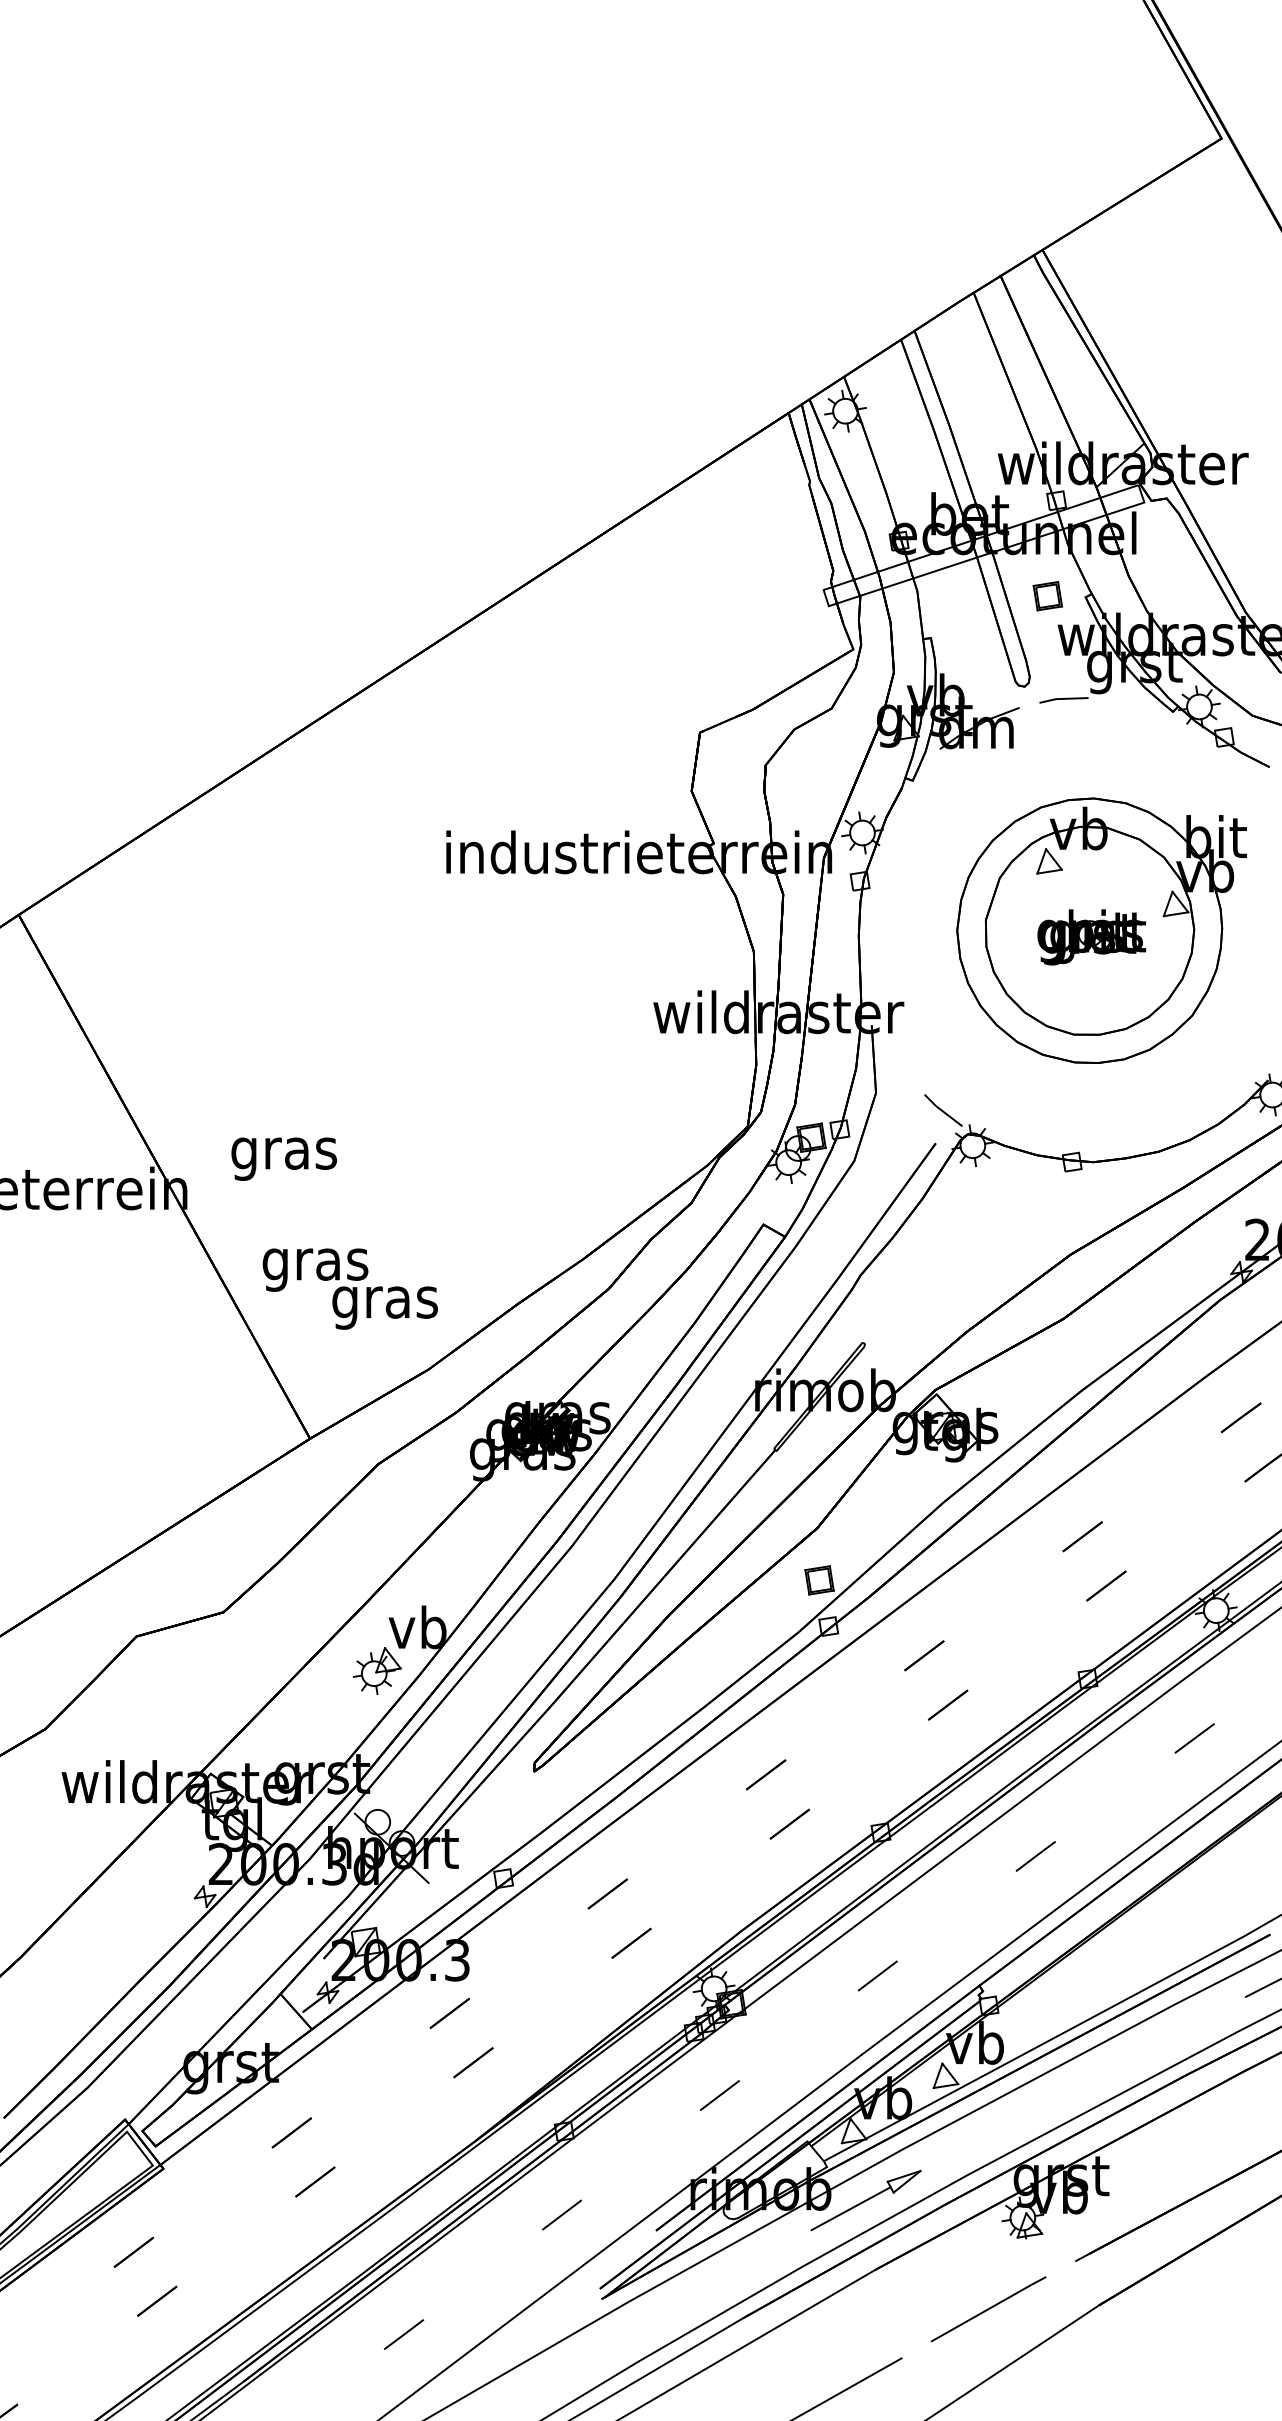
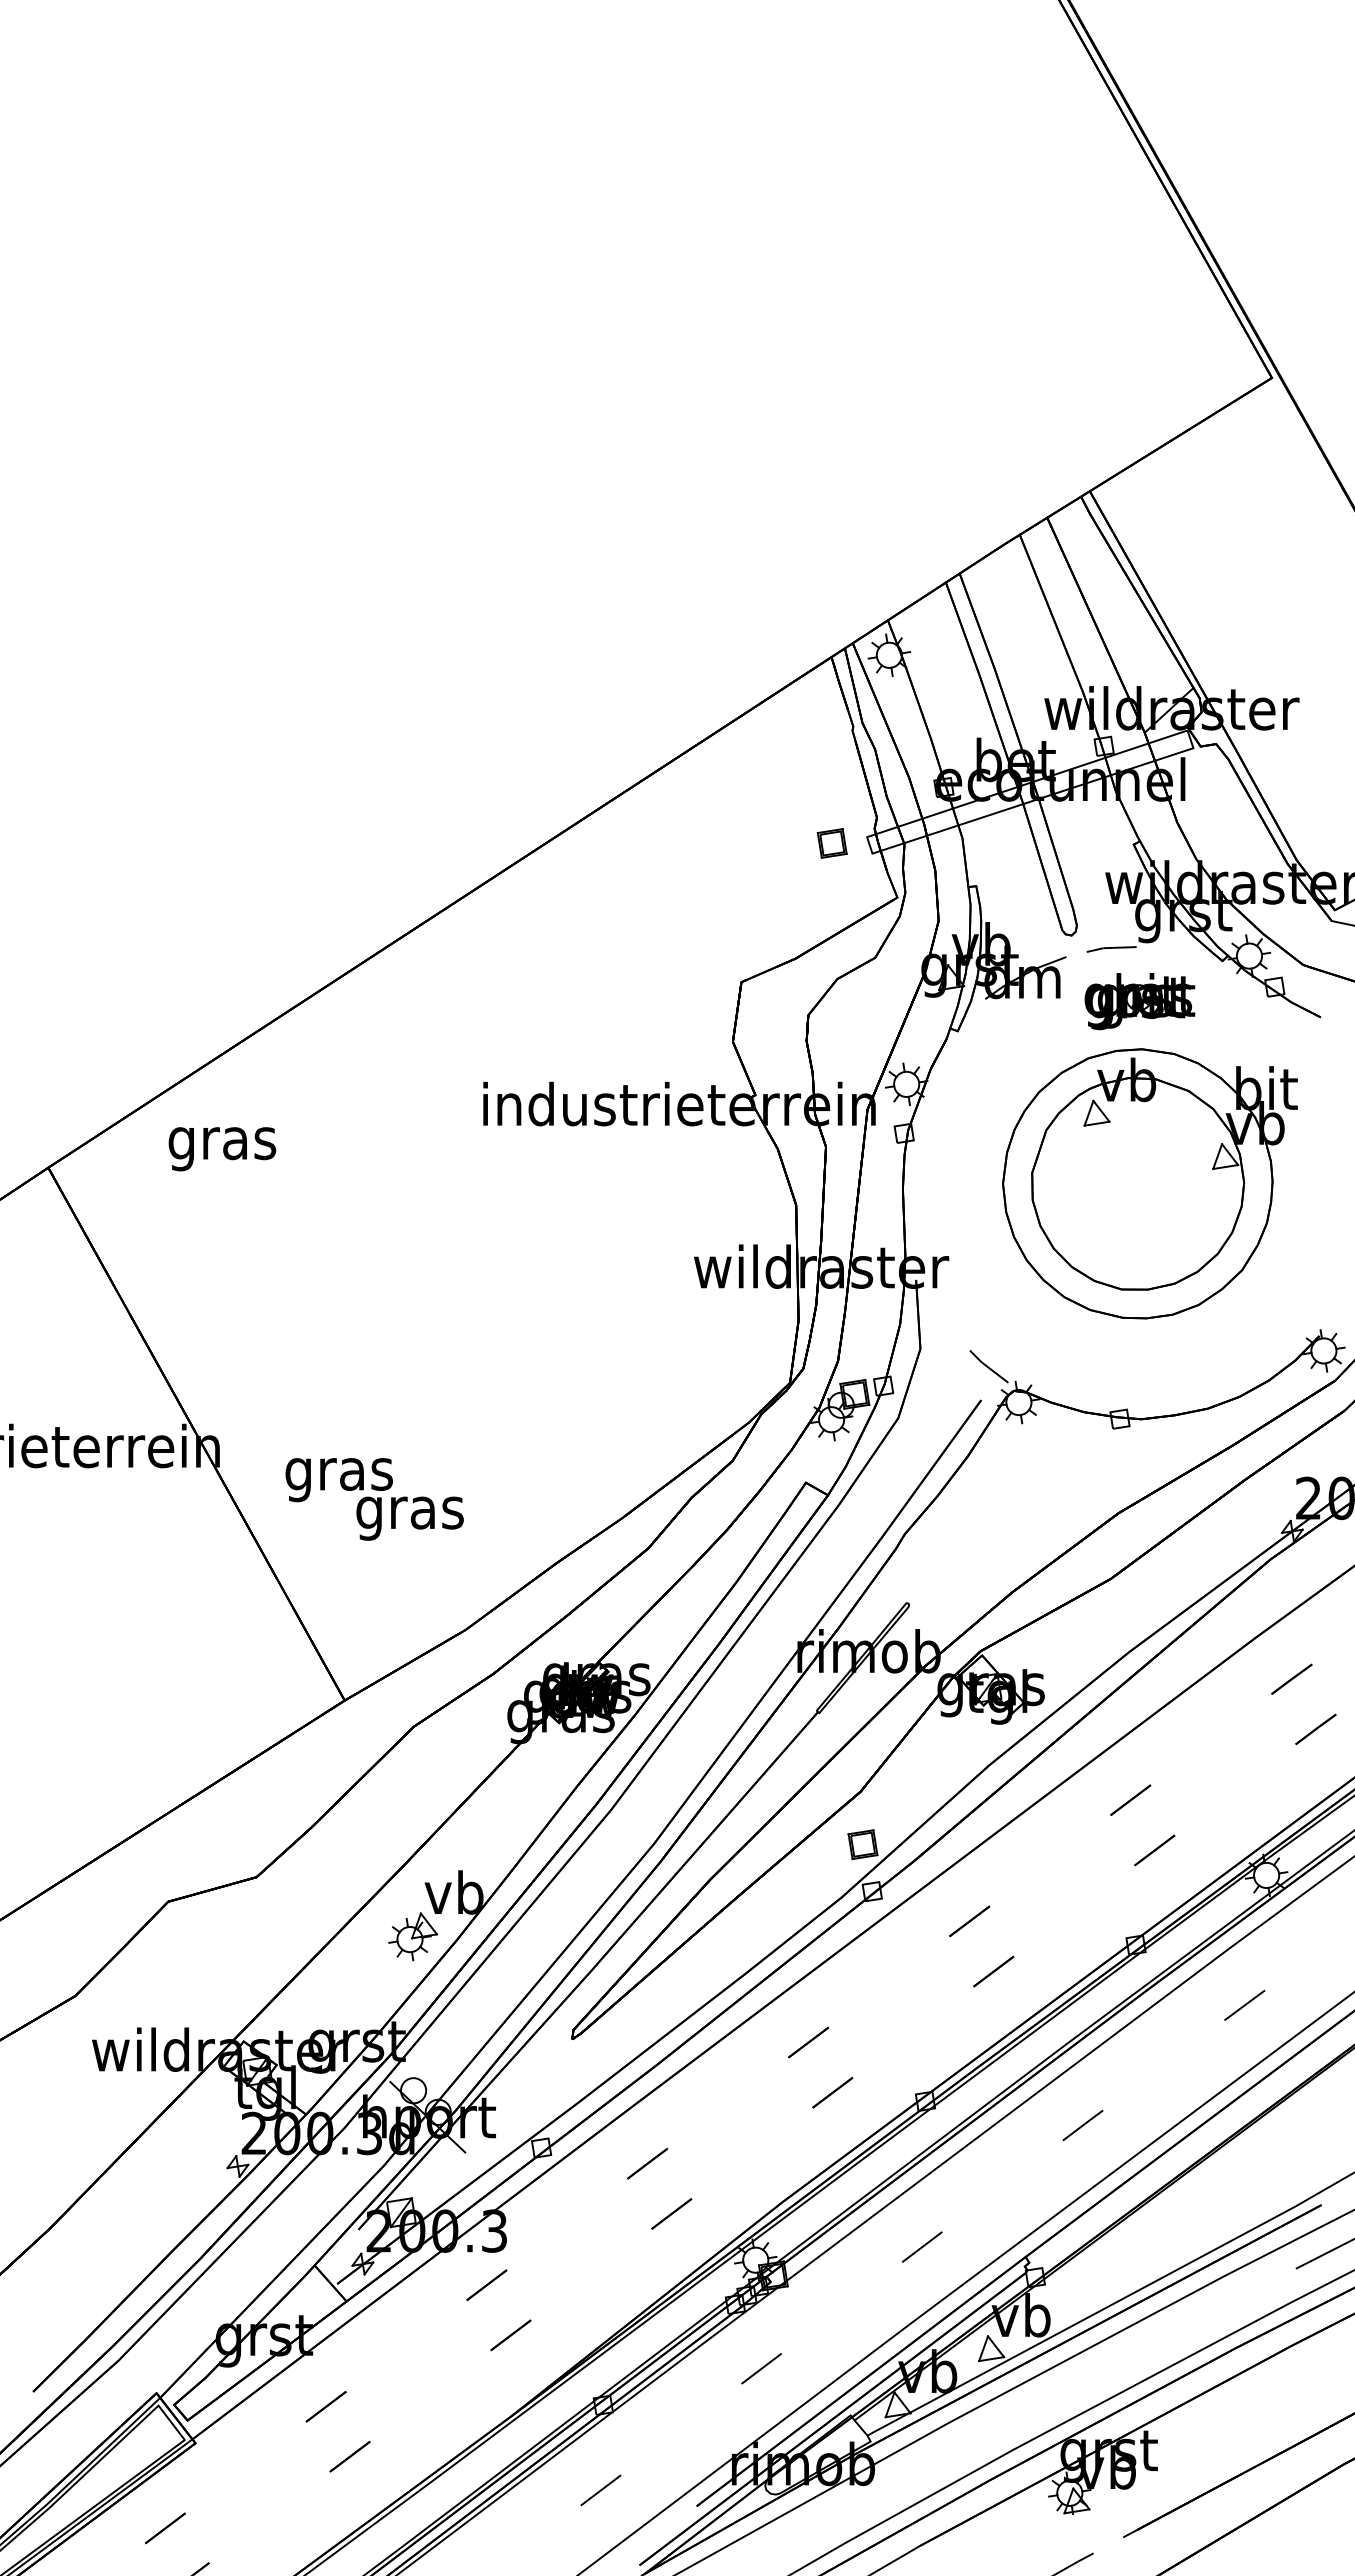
part: (1047, 596) -> (831, 843), moved
part: (1091, 937) -> (1139, 1001), moved
text: (284, 1159) -> (222, 1149), moved
text: (350, 1289) -> (374, 1499), moved
part: (865, 2200) -> (909, 2475), removed

